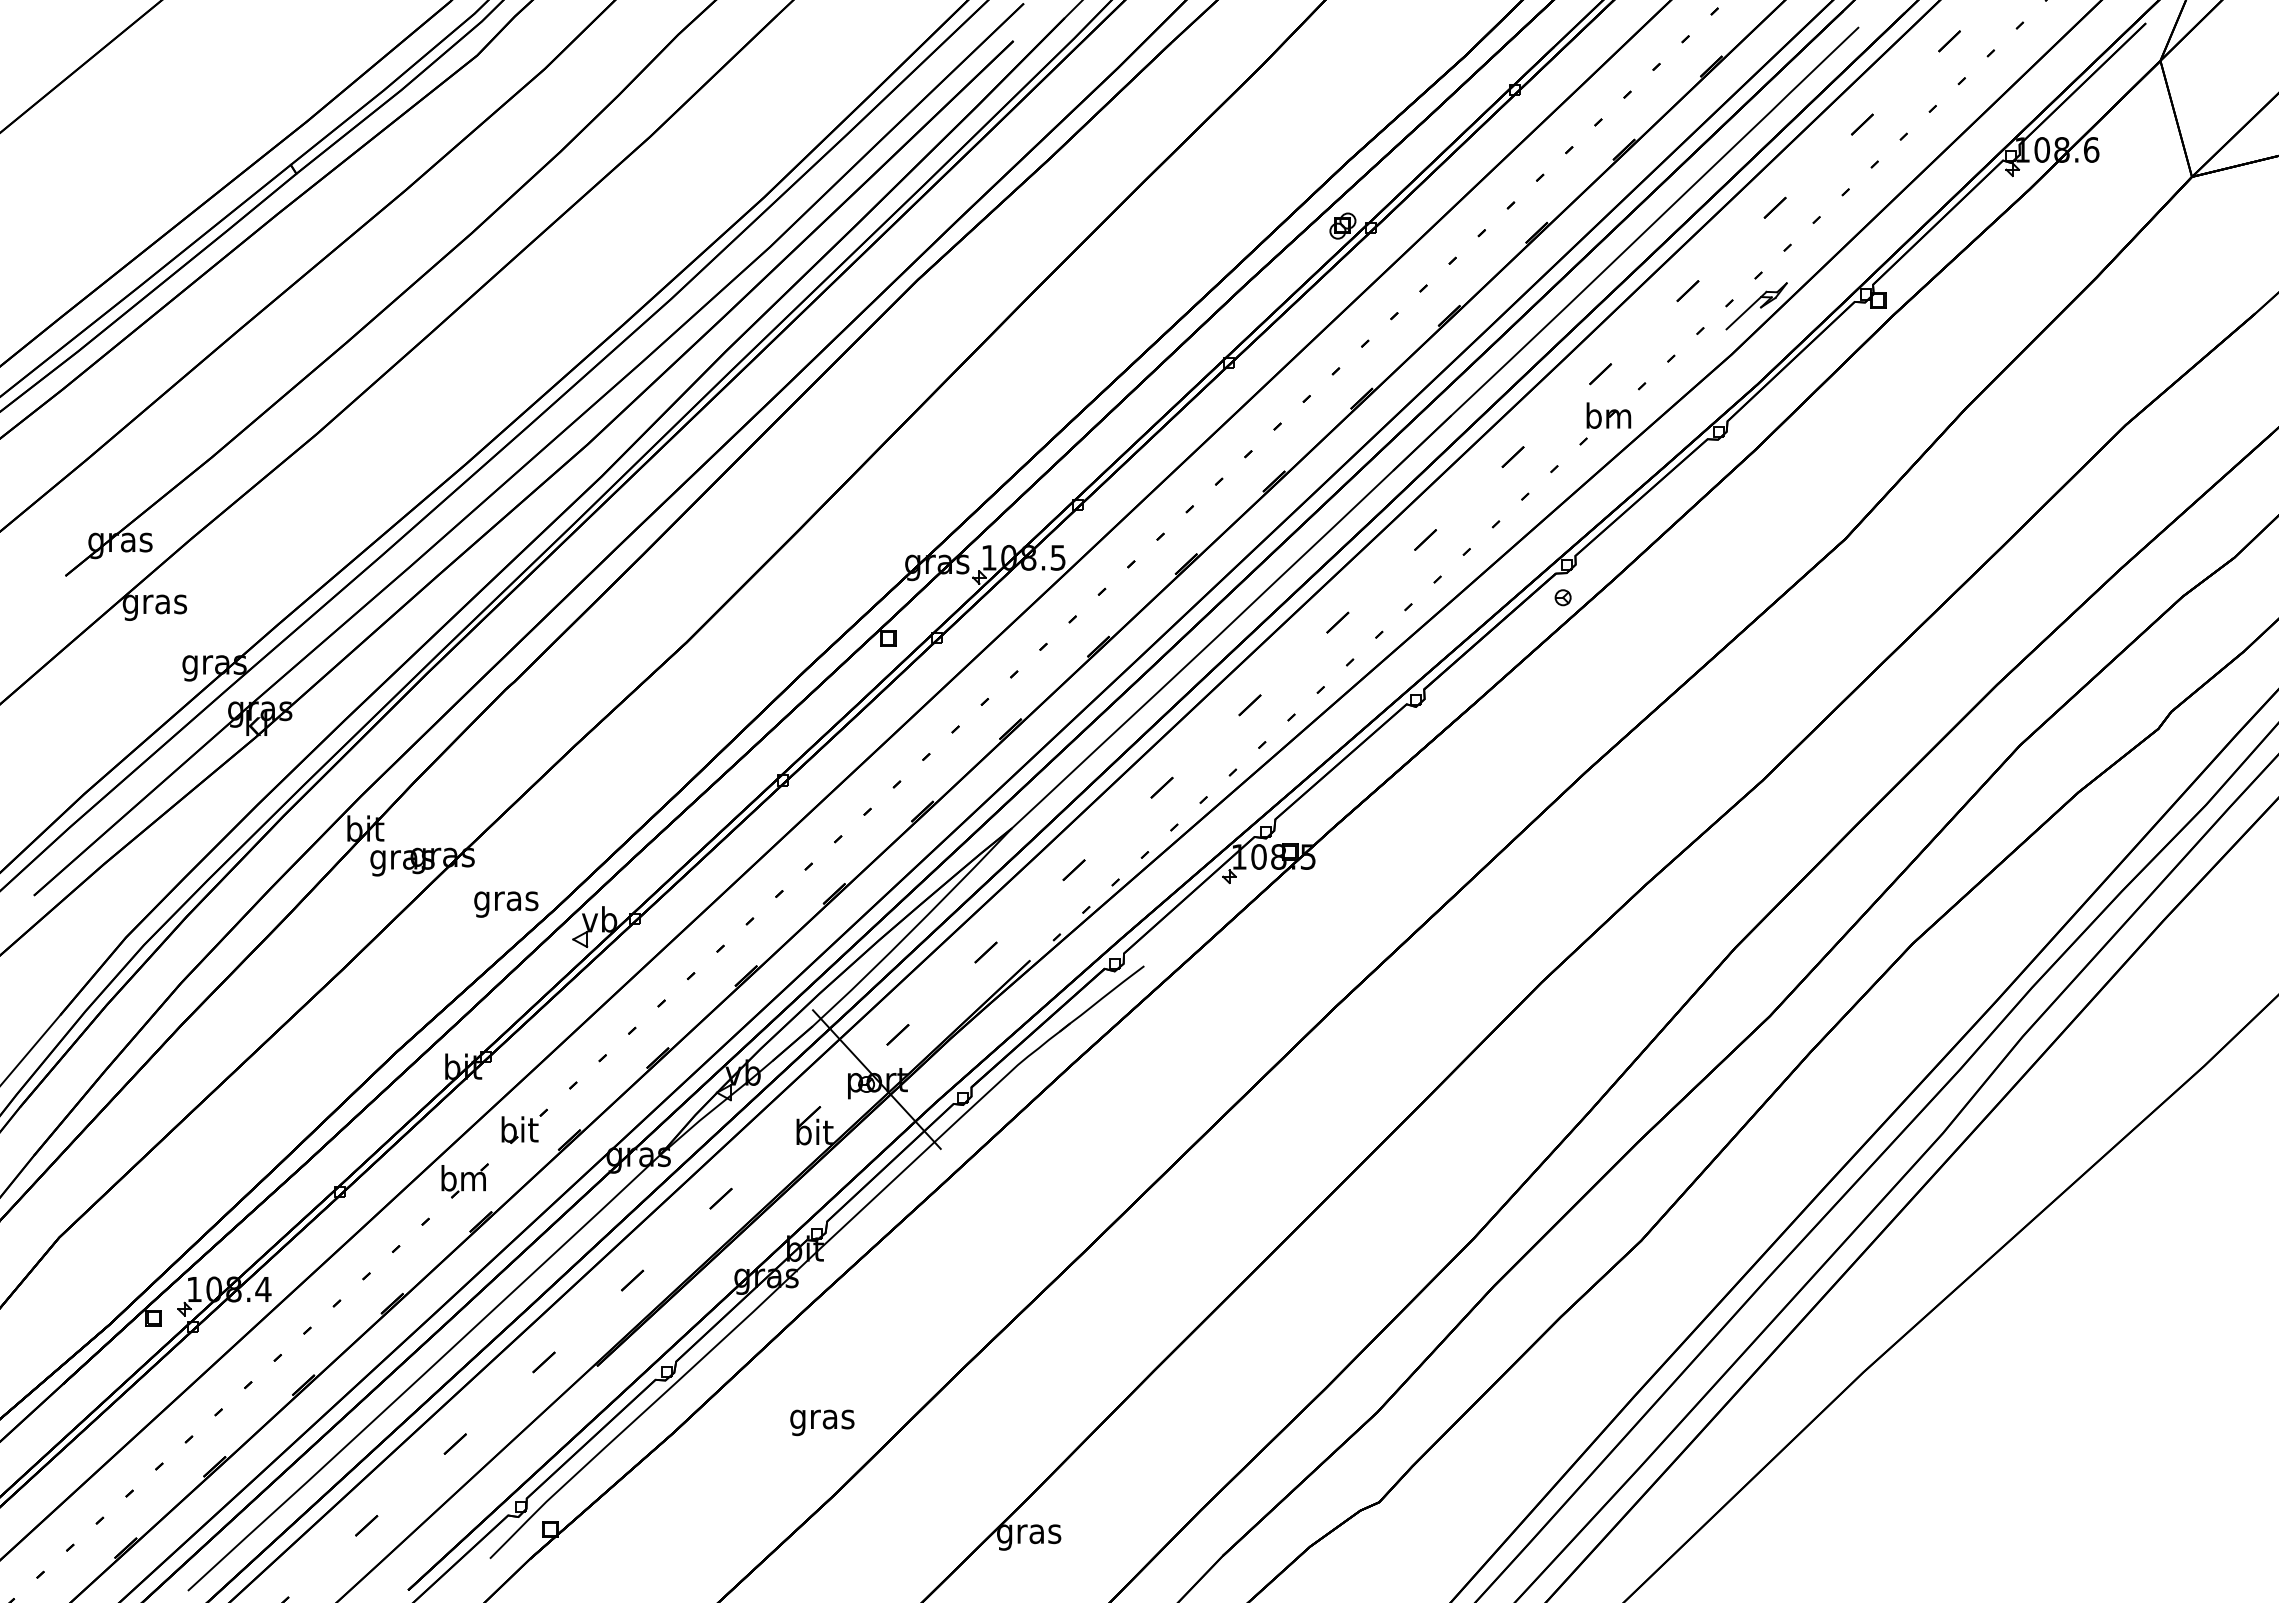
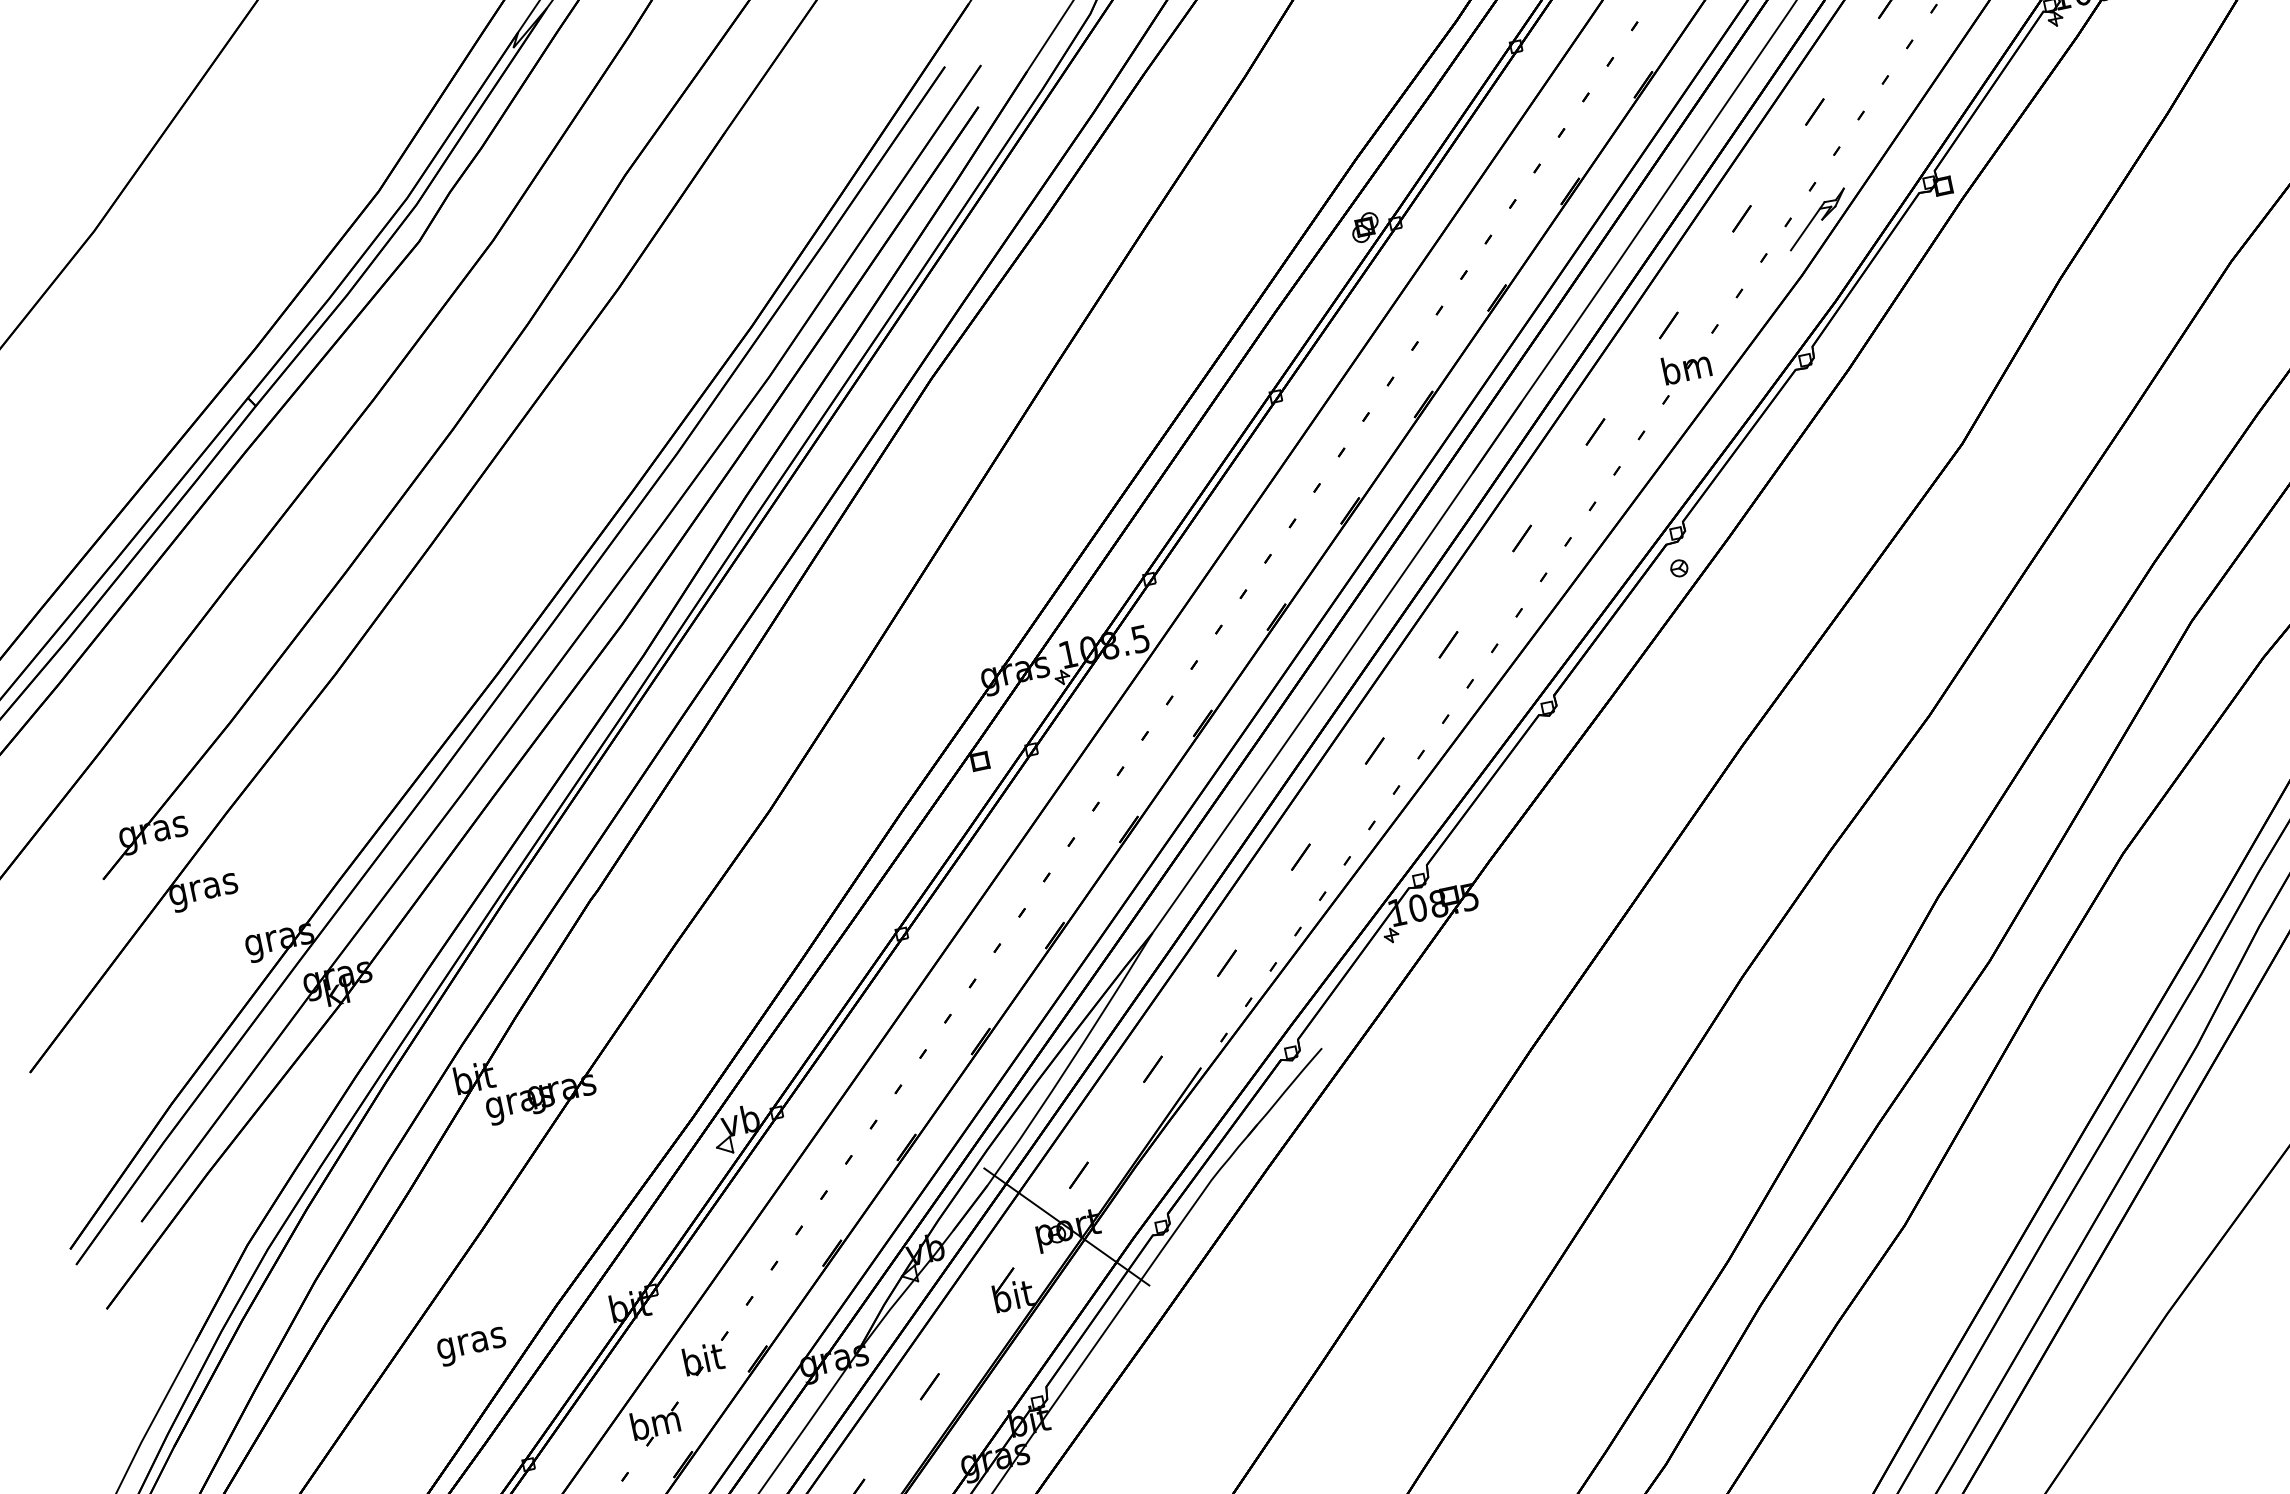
text: (506, 904) -> (472, 1346), moved

